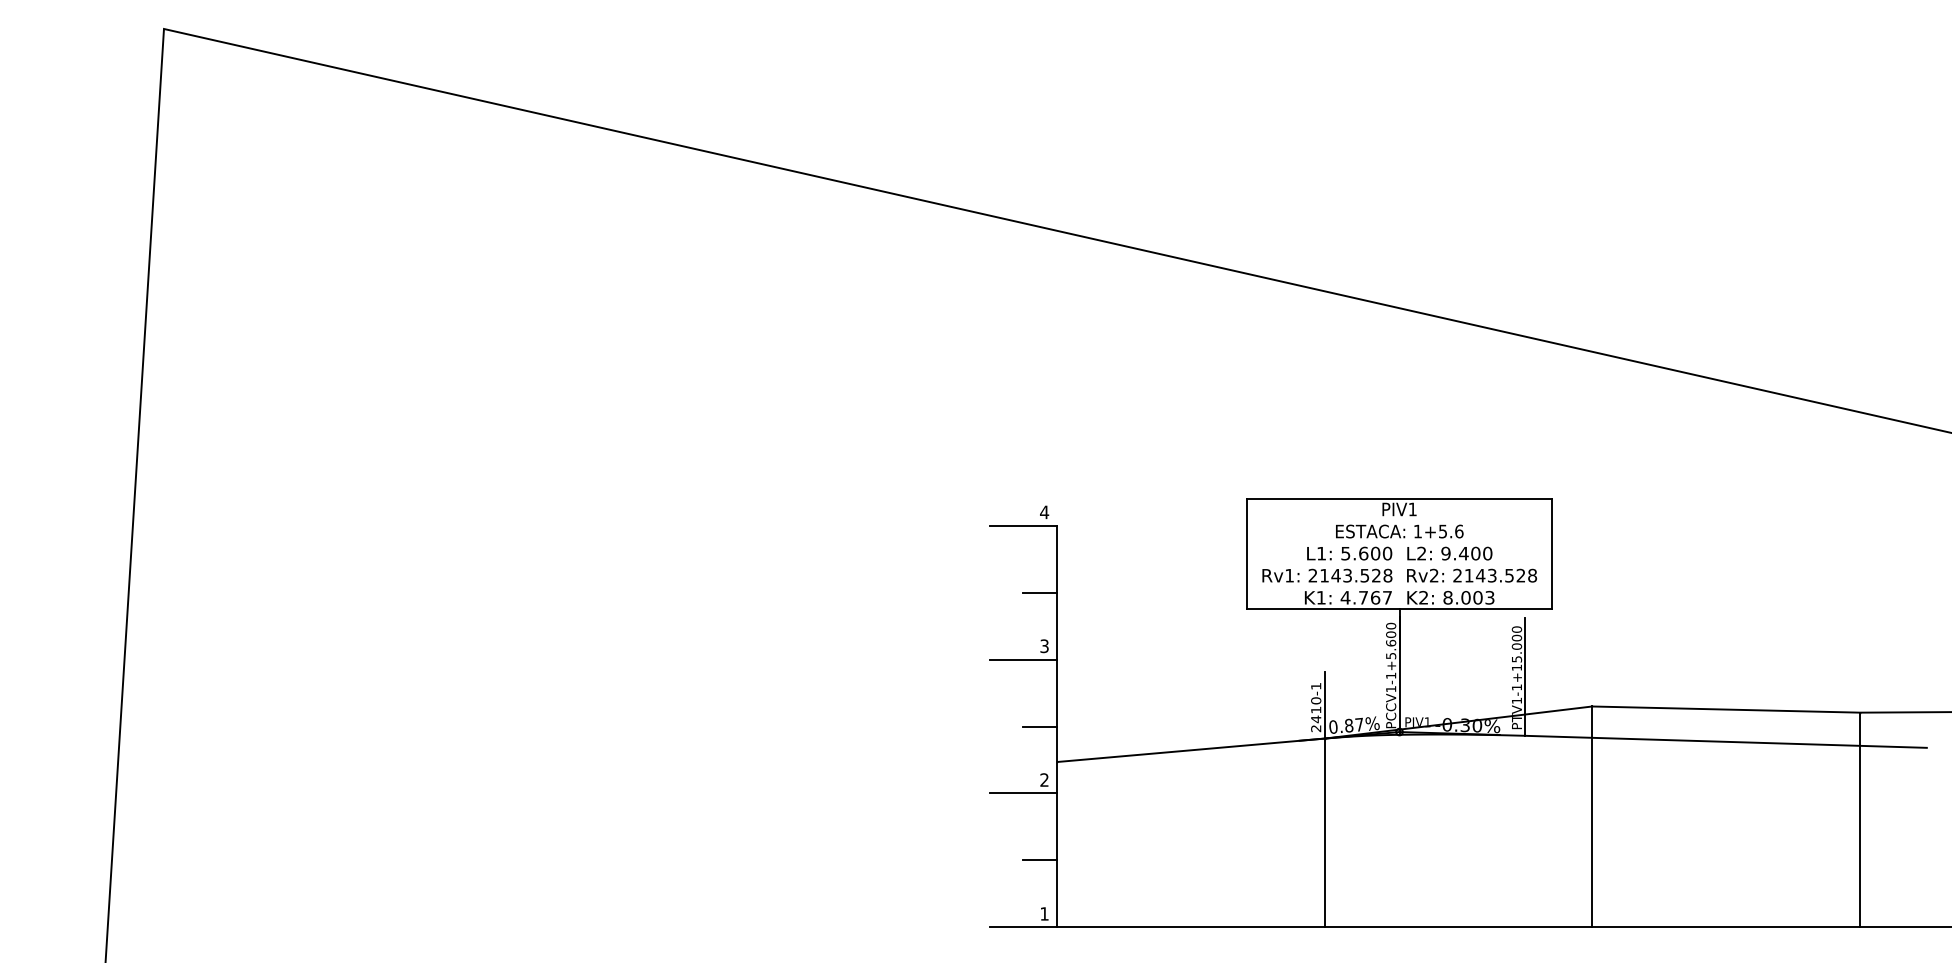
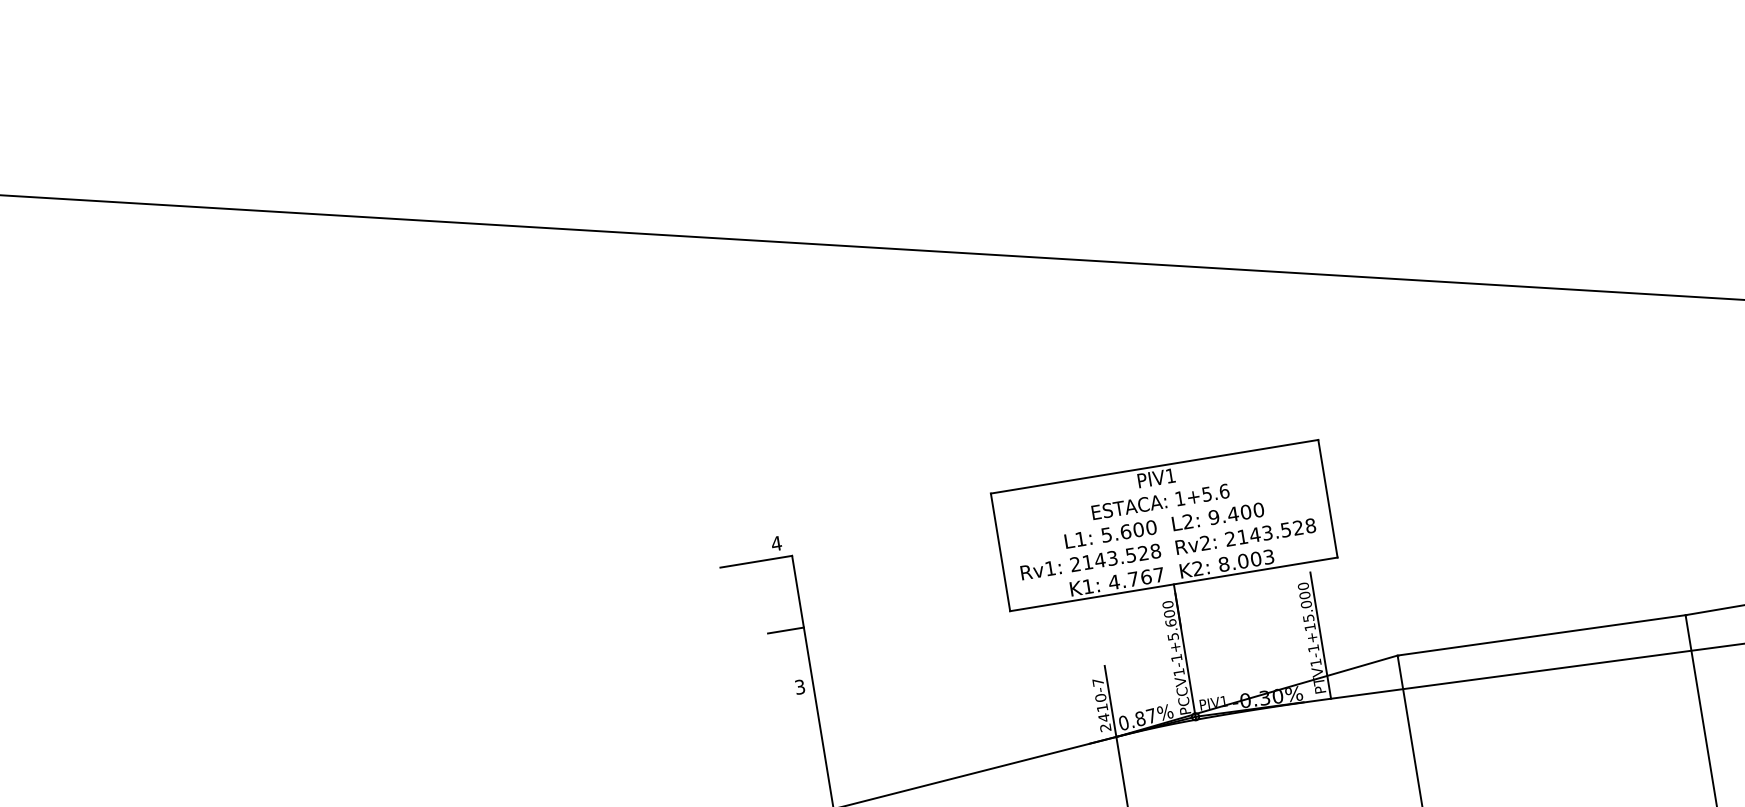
line: (1022, 659) -> (778, 705), removed
text: (1316, 686) -> (1098, 682), 2410-1 -> 2410-7
line: (1039, 726) -> (808, 774), removed

